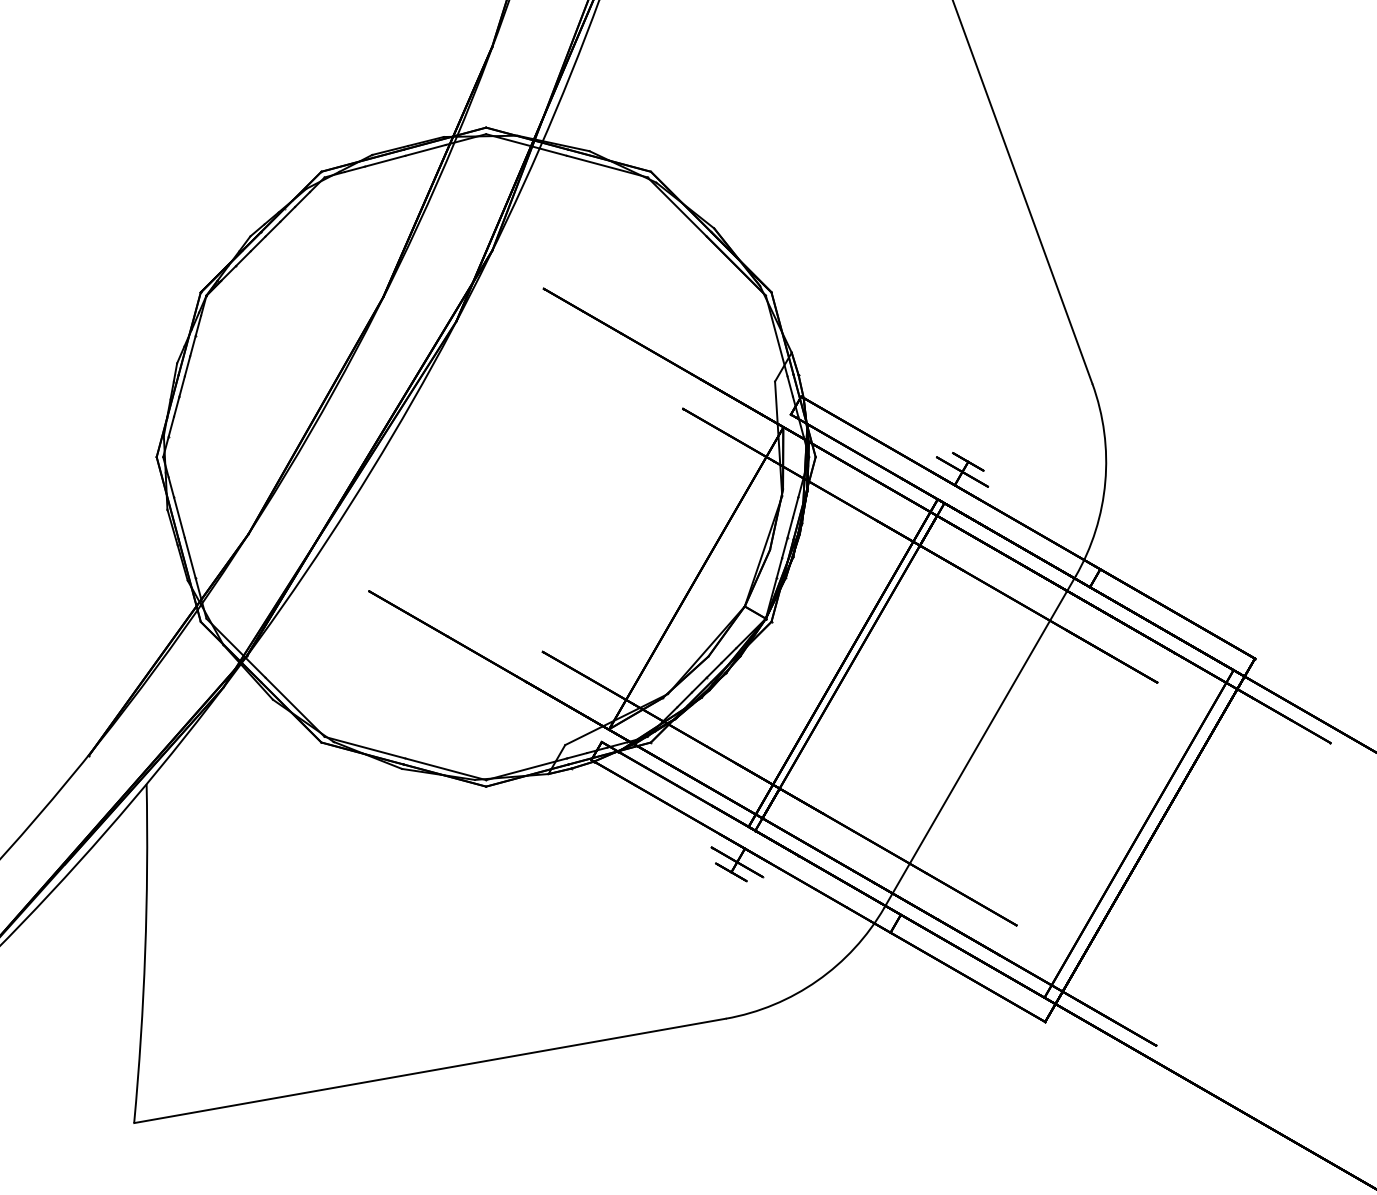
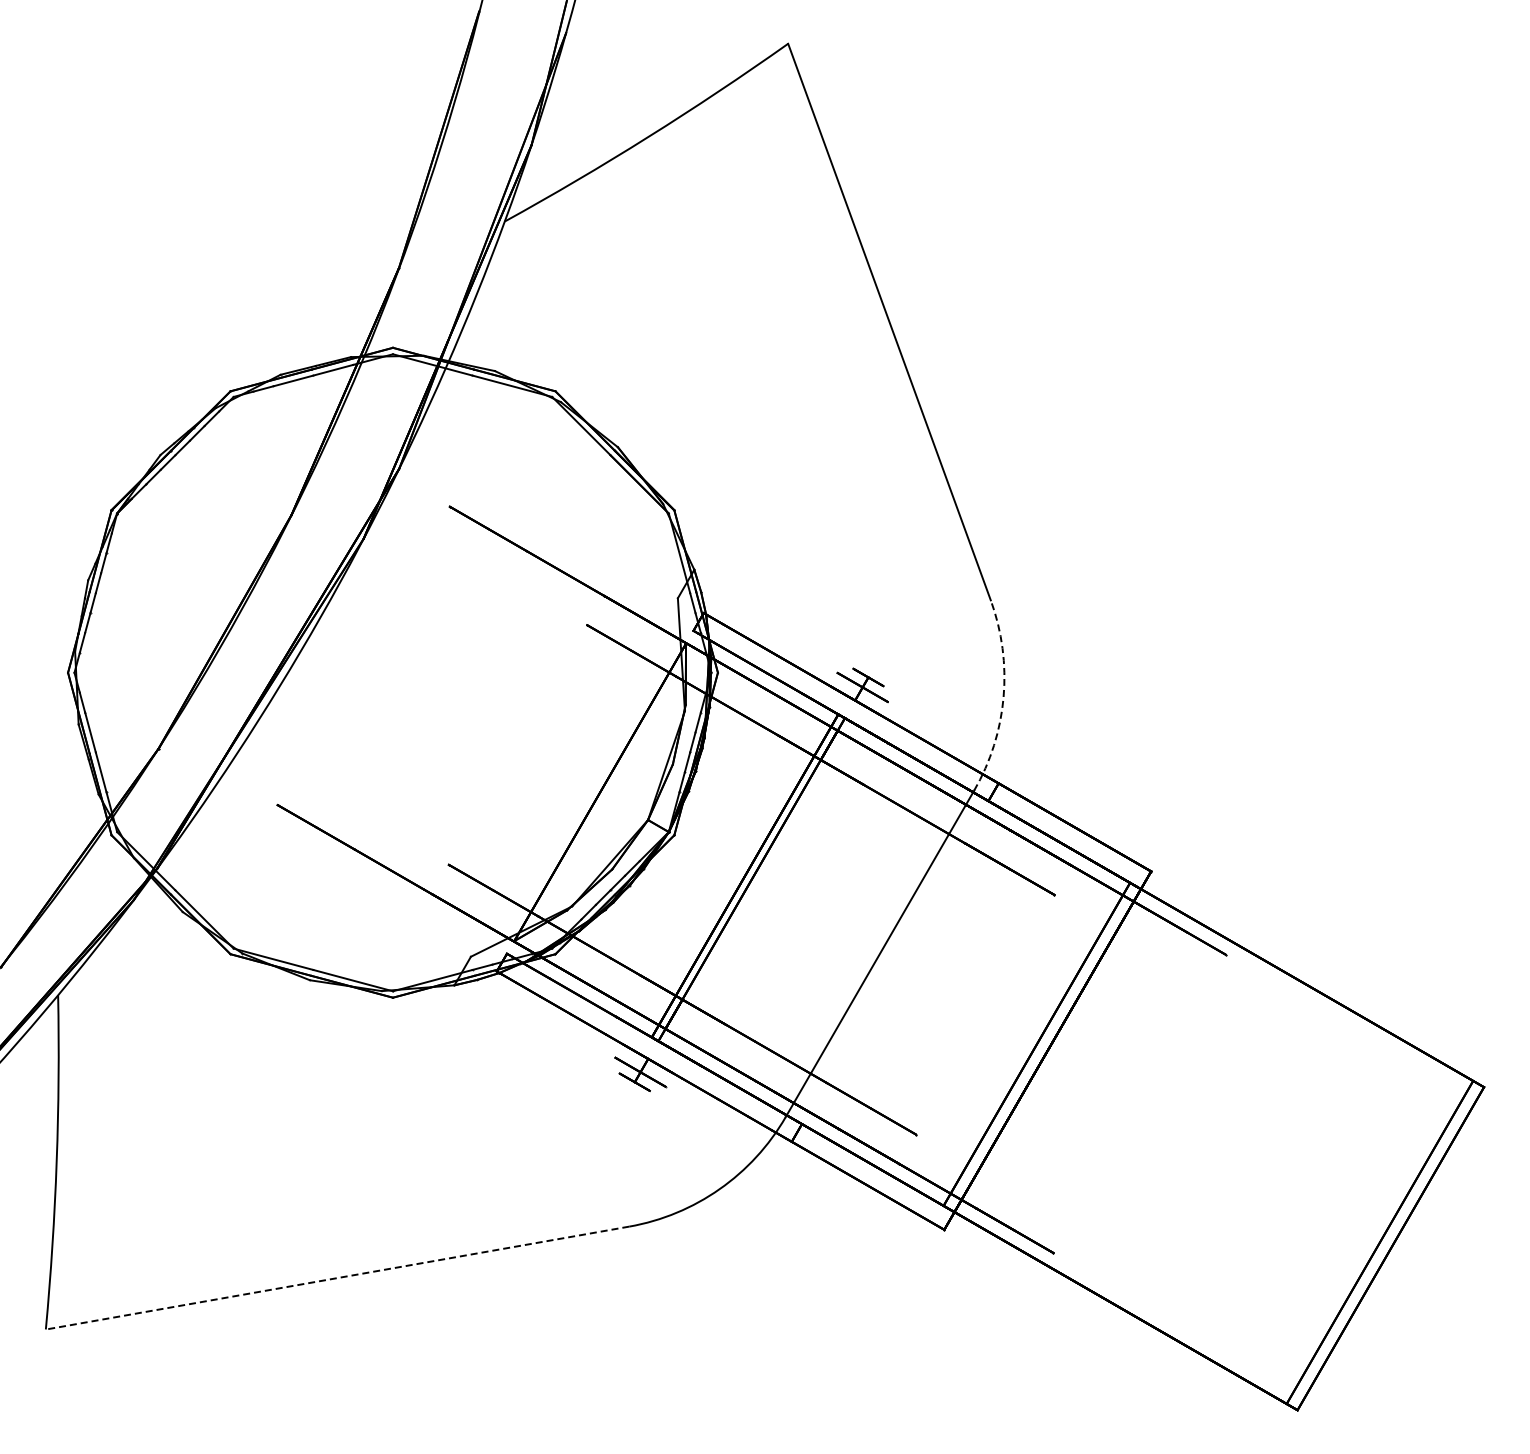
arc: (1105, 482) -> (1003, 697), solid -> dashed
line: (429, 1071) -> (337, 1278), solid -> dashed

